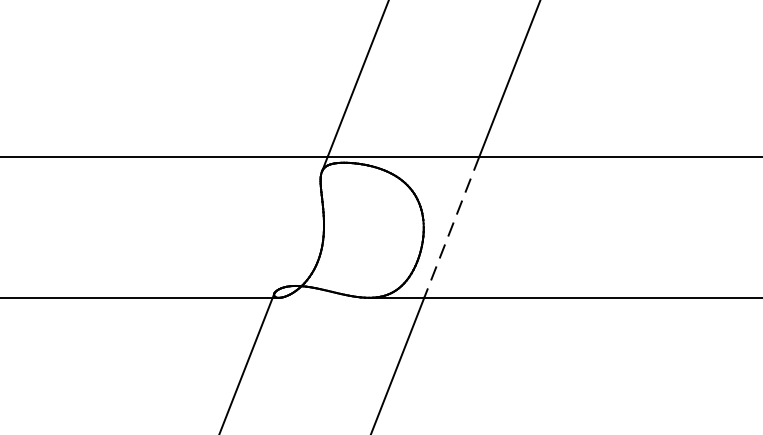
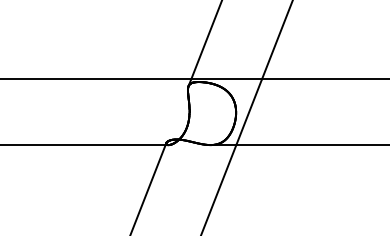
line: (452, 228) -> (249, 112), dashed -> solid

